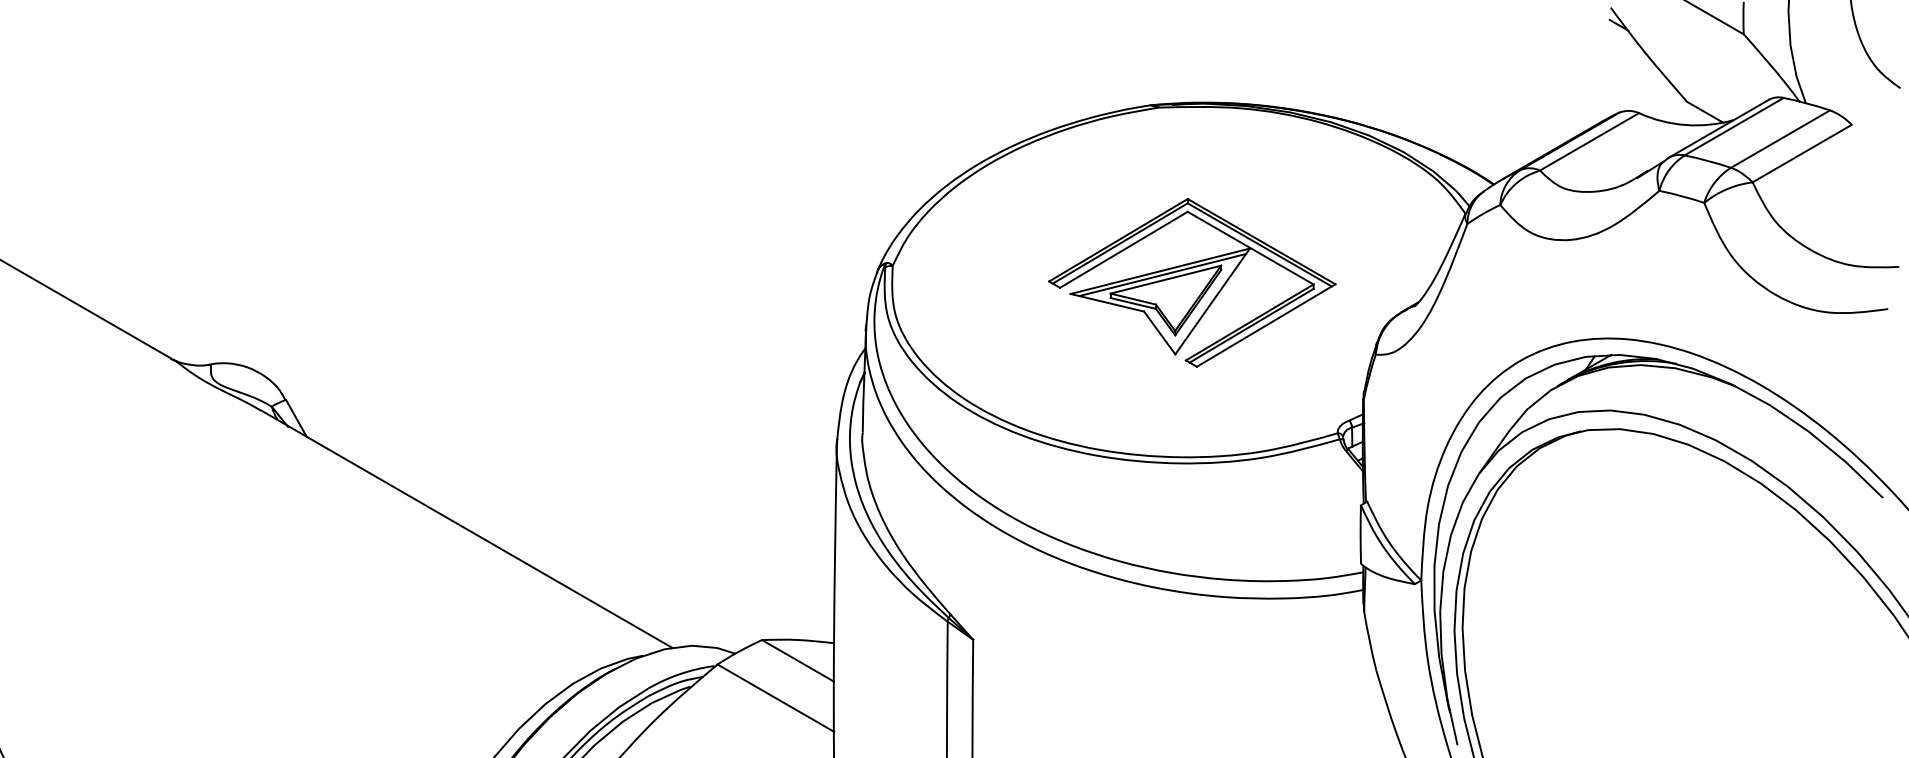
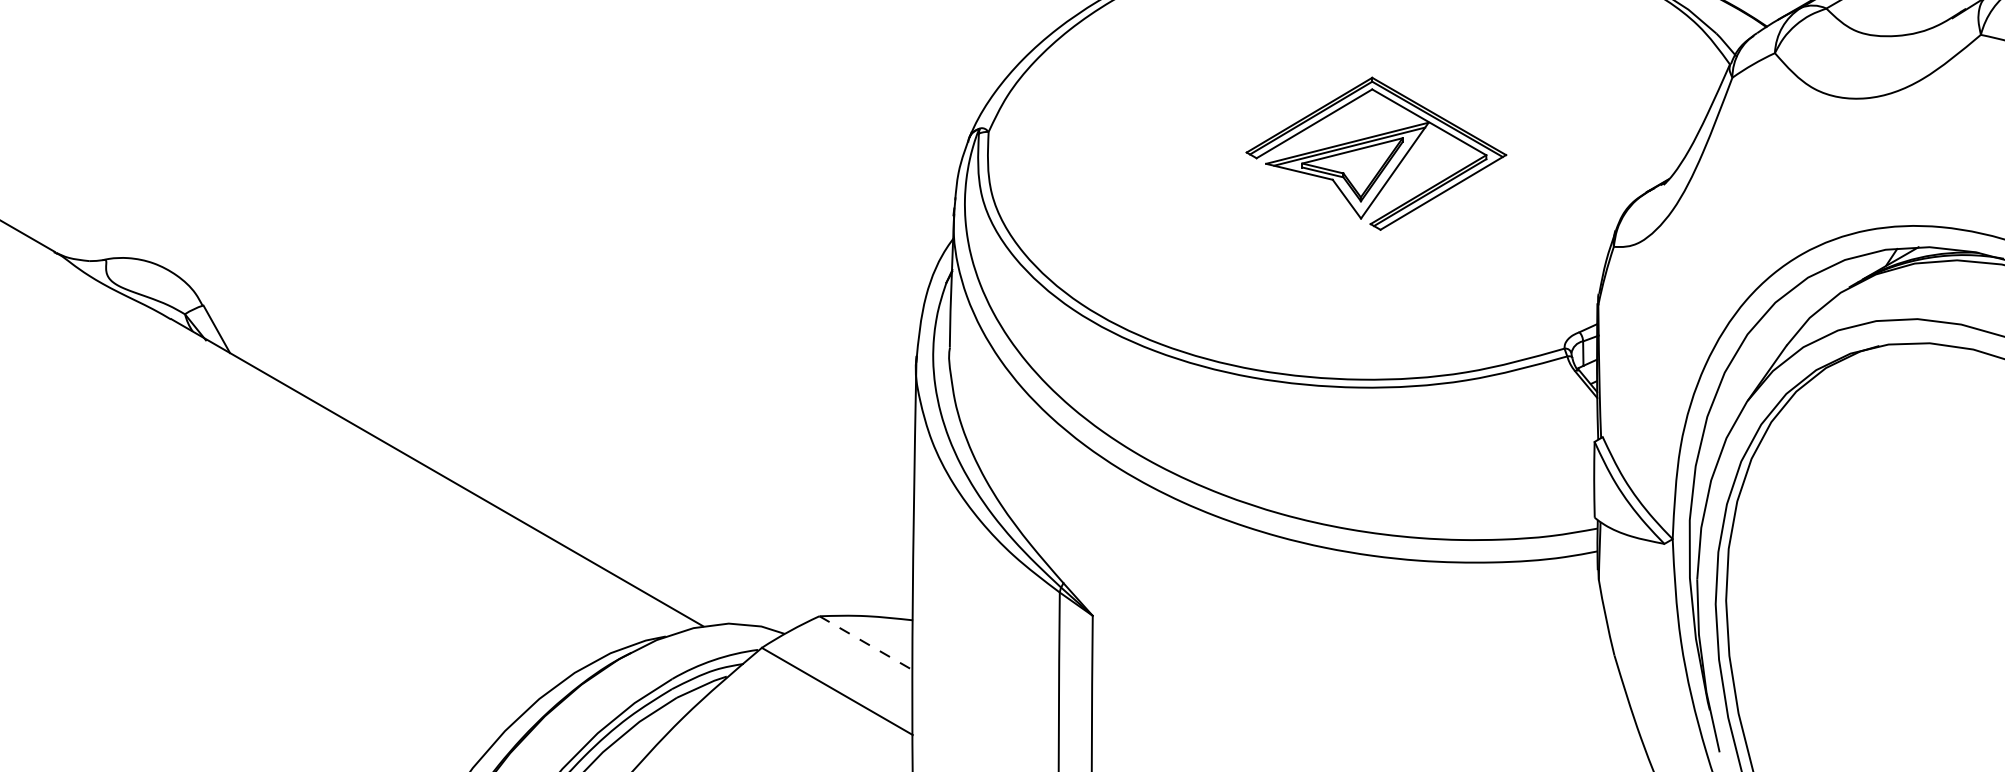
part: (1192, 282) -> (1376, 153), size x0.7
line: (798, 661) -> (866, 643), solid -> dashed

